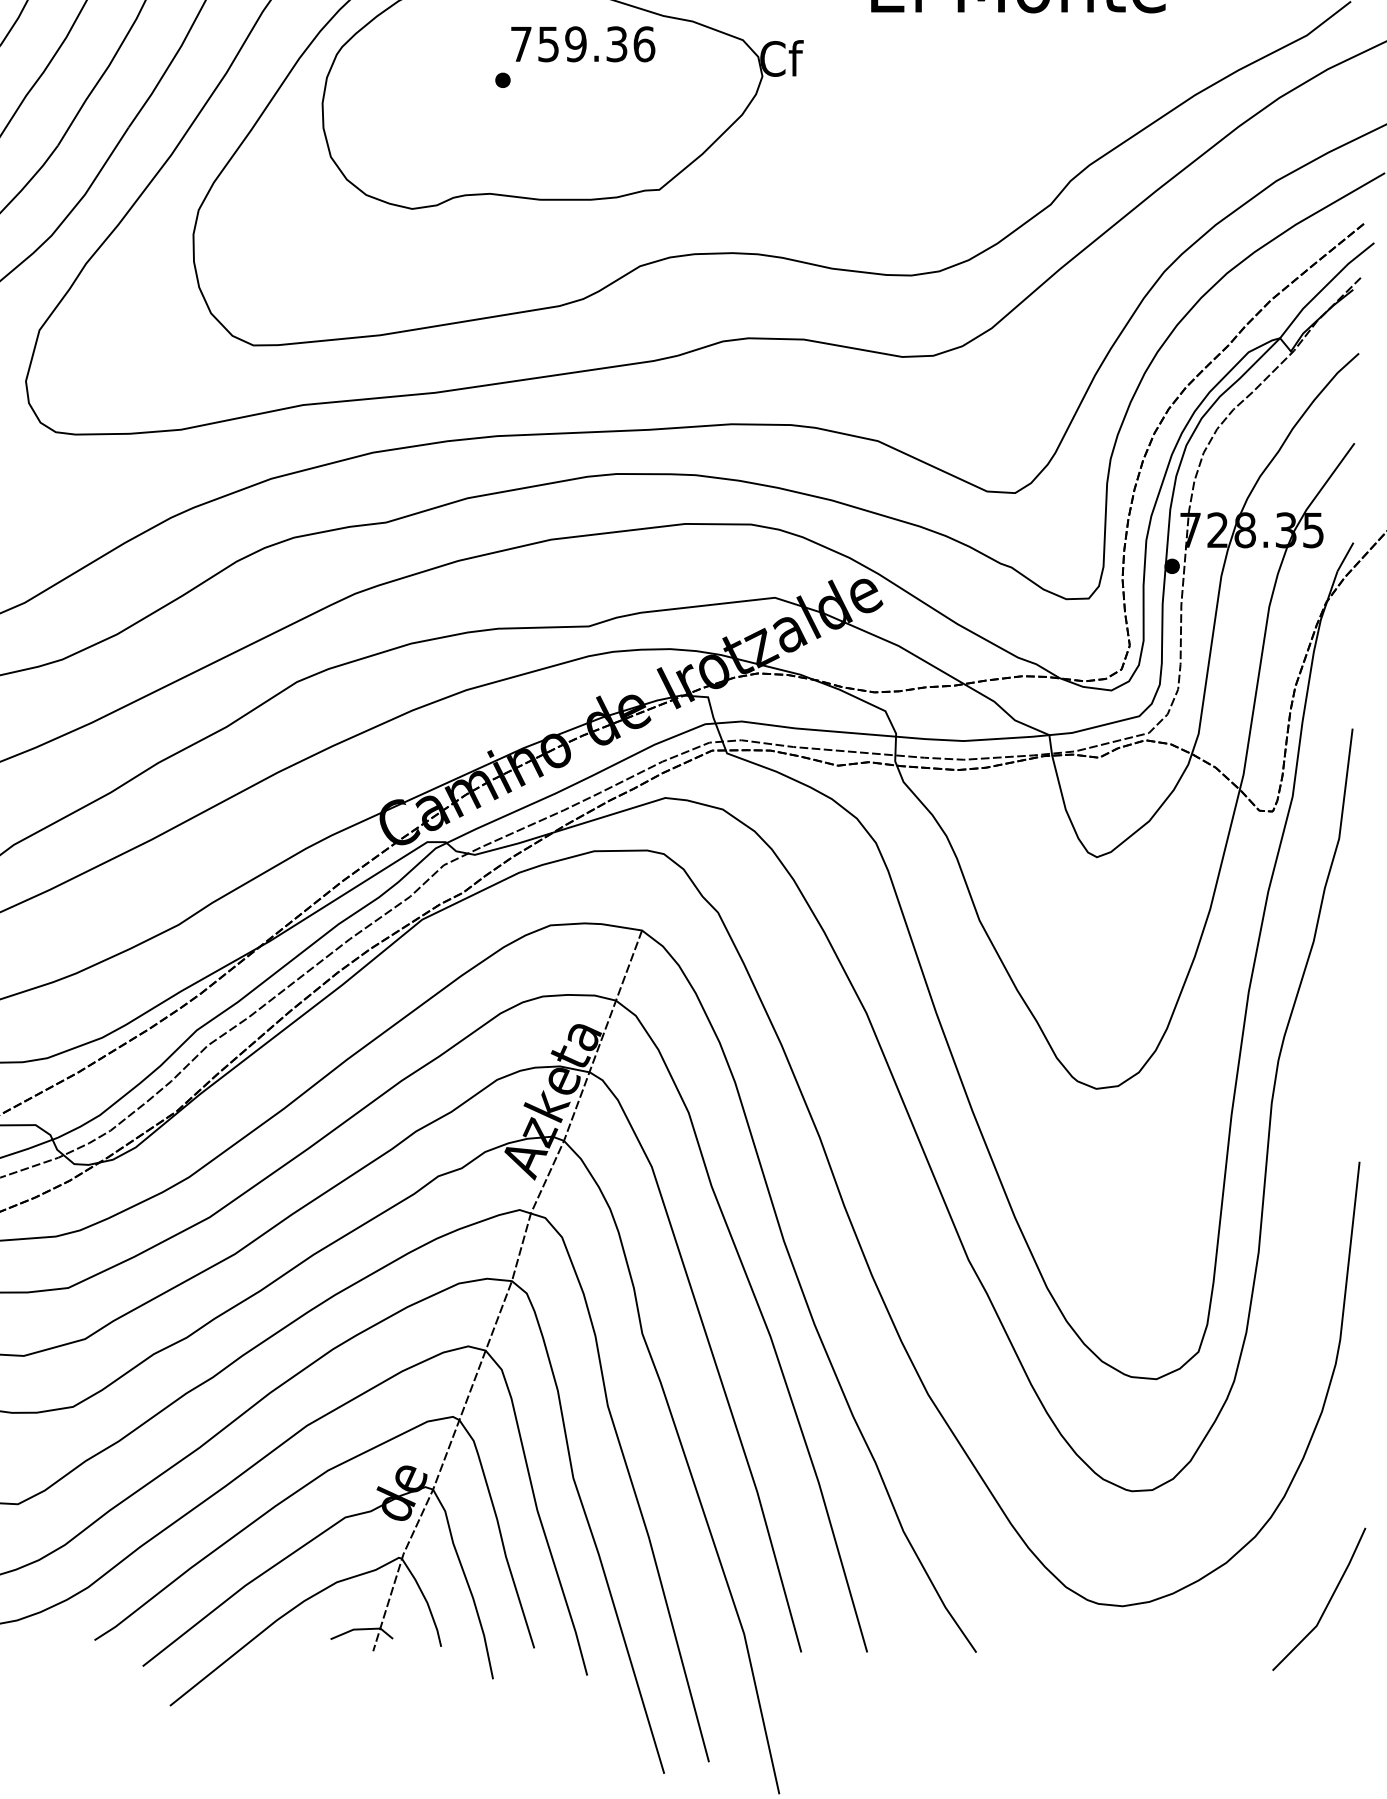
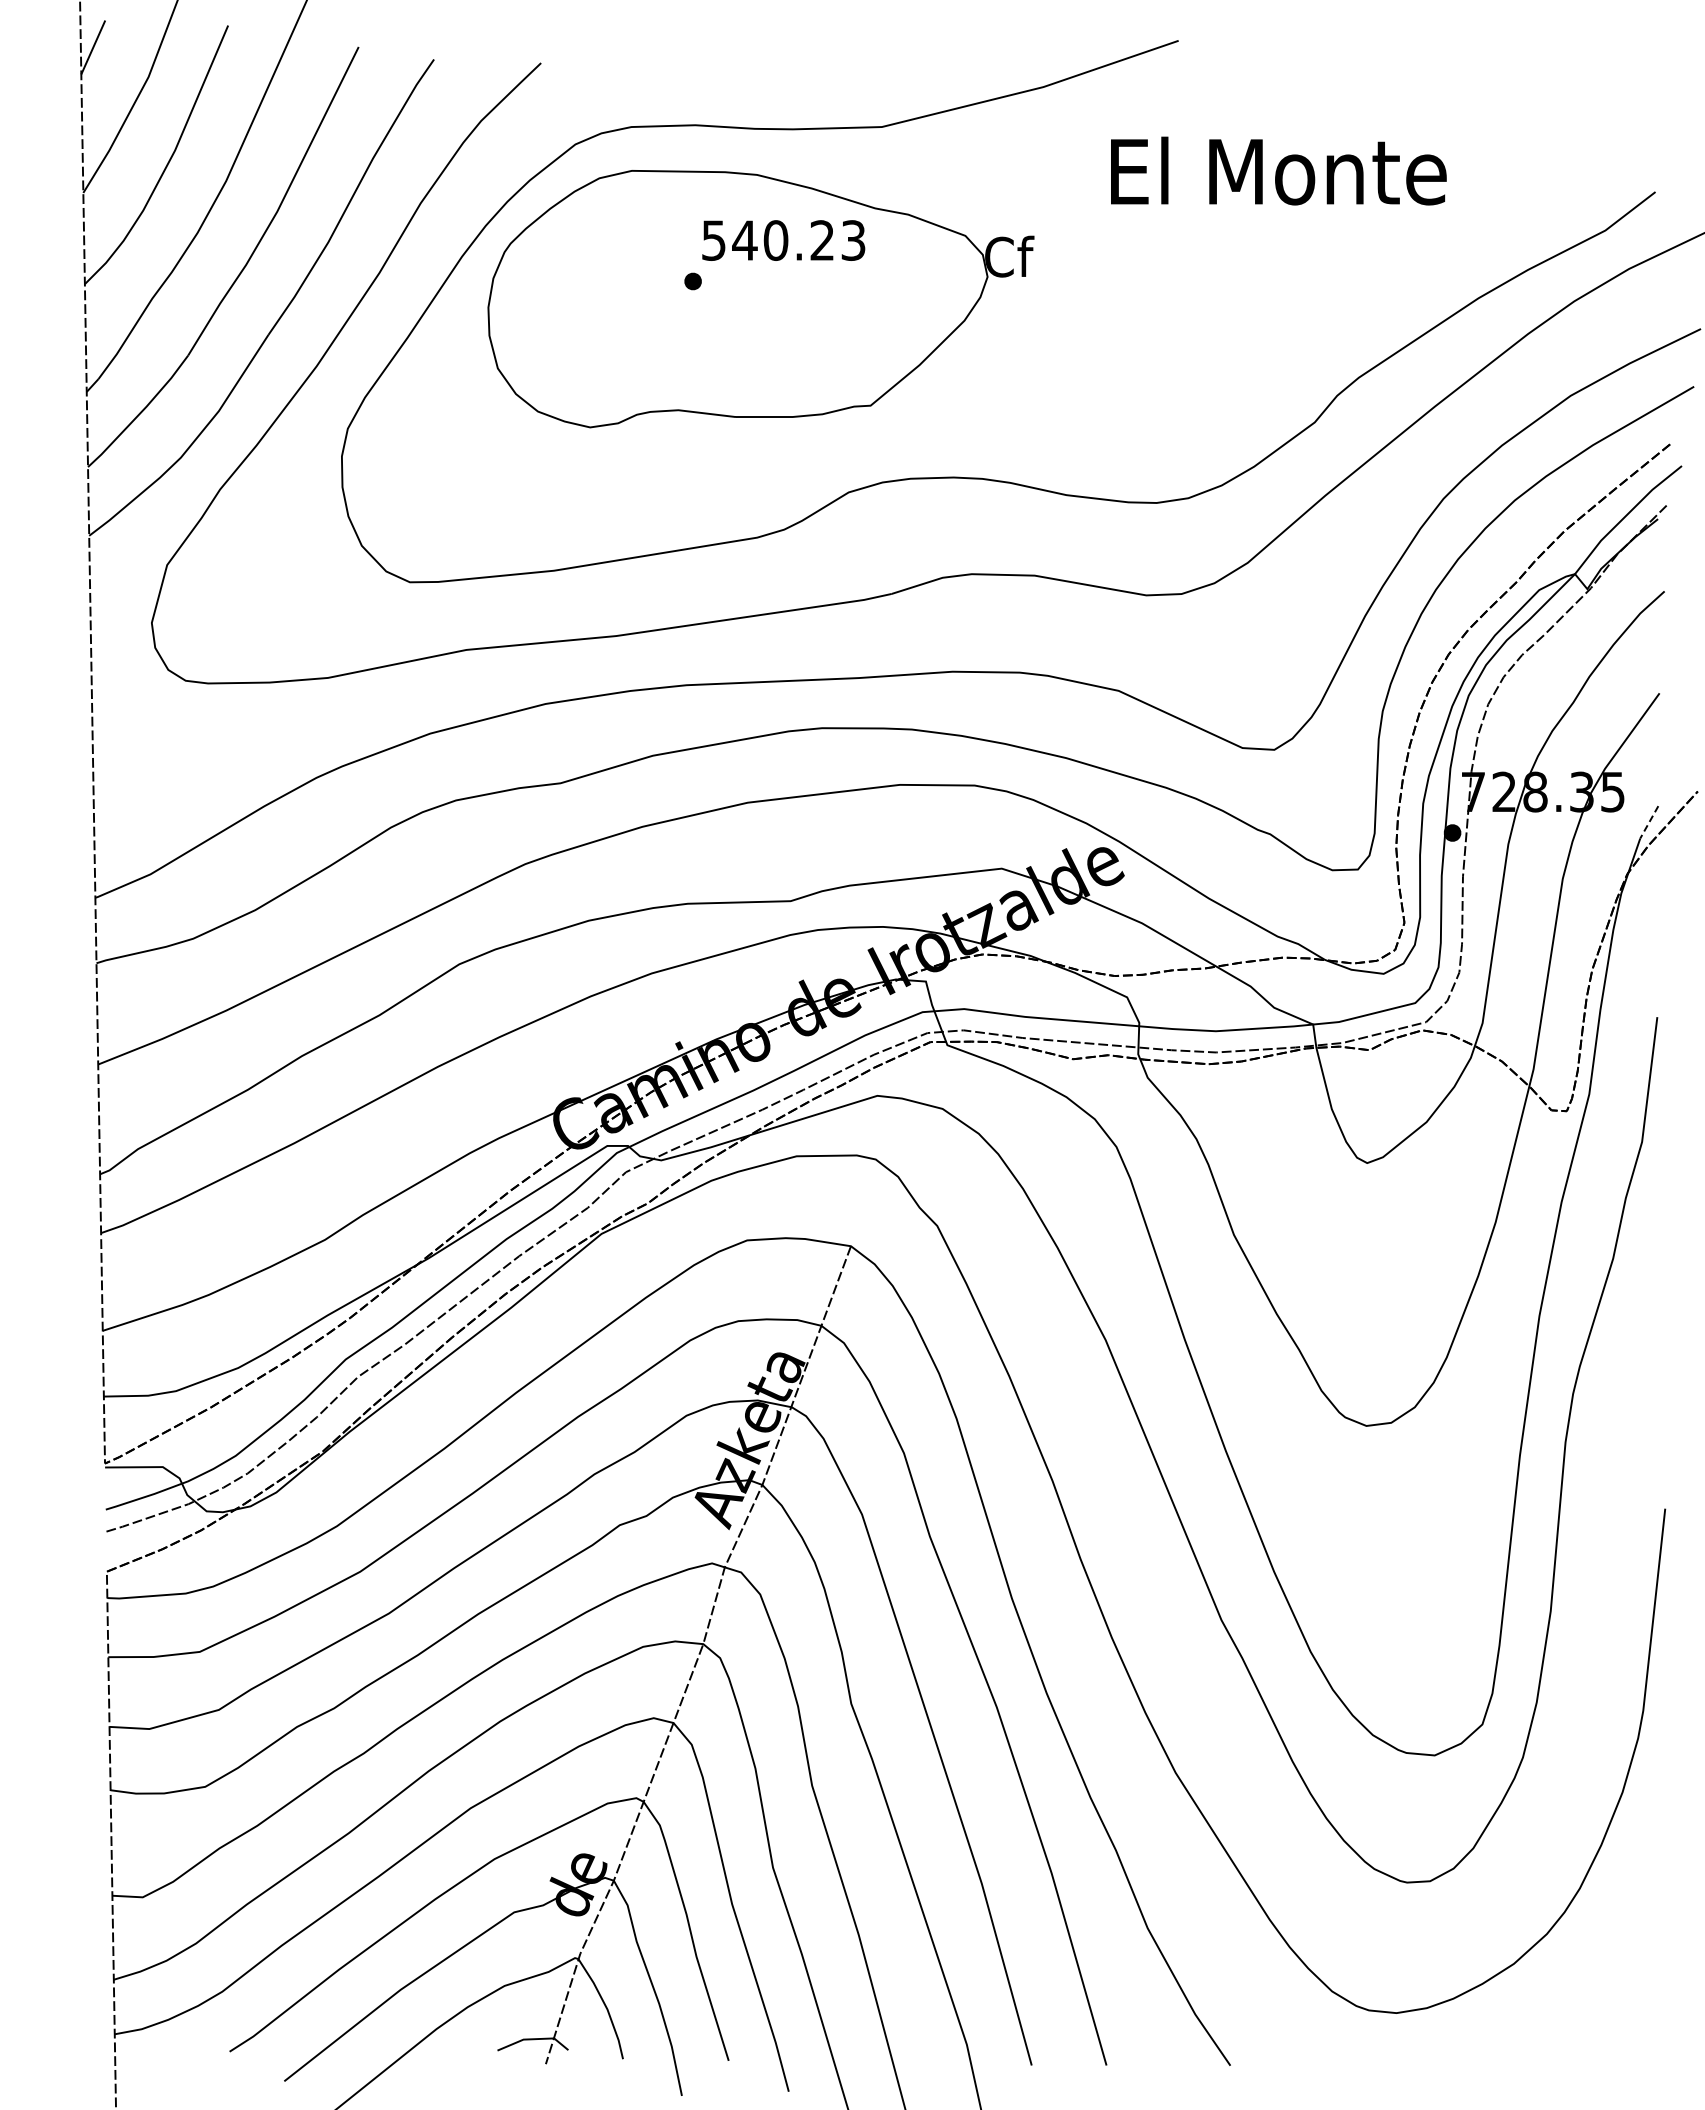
text: (582, 44) -> (783, 240), 759.36 -> 540.23
line: (1345, 557) -> (1649, 822), solid -> dashed
line: (1327, 1603) -> (1628, 2010), removed

